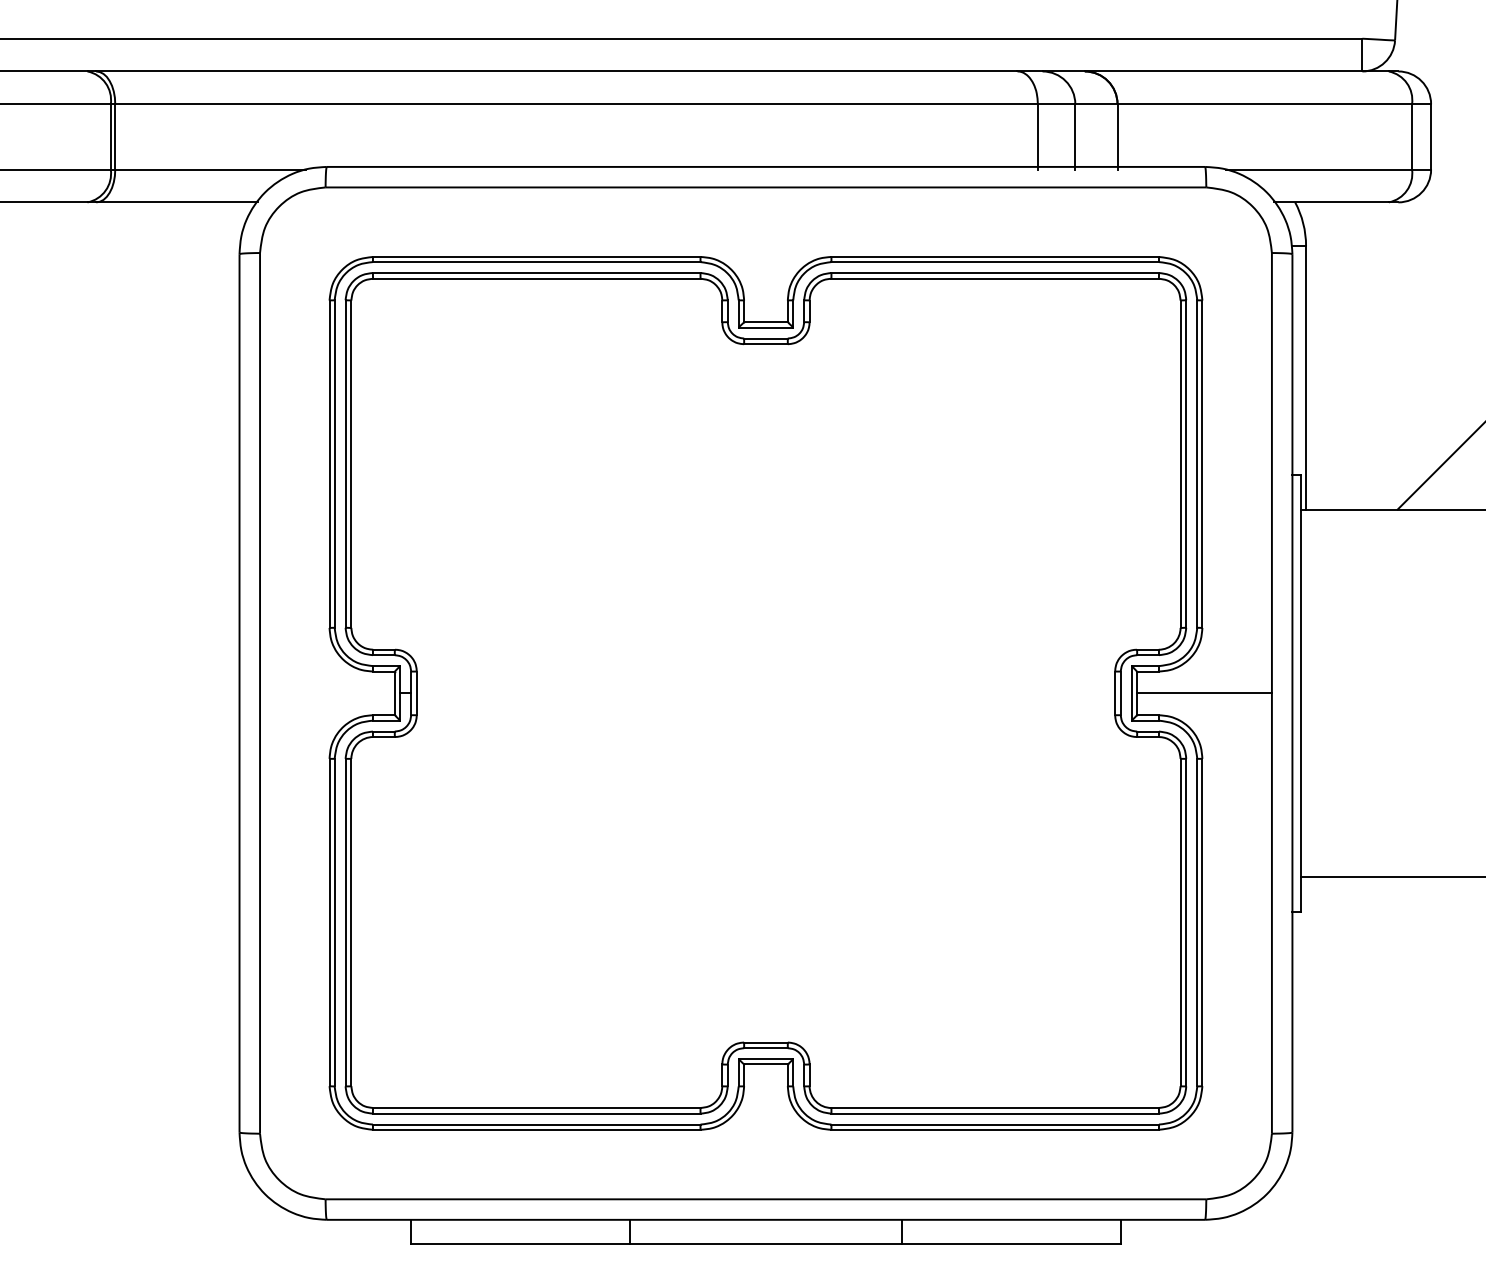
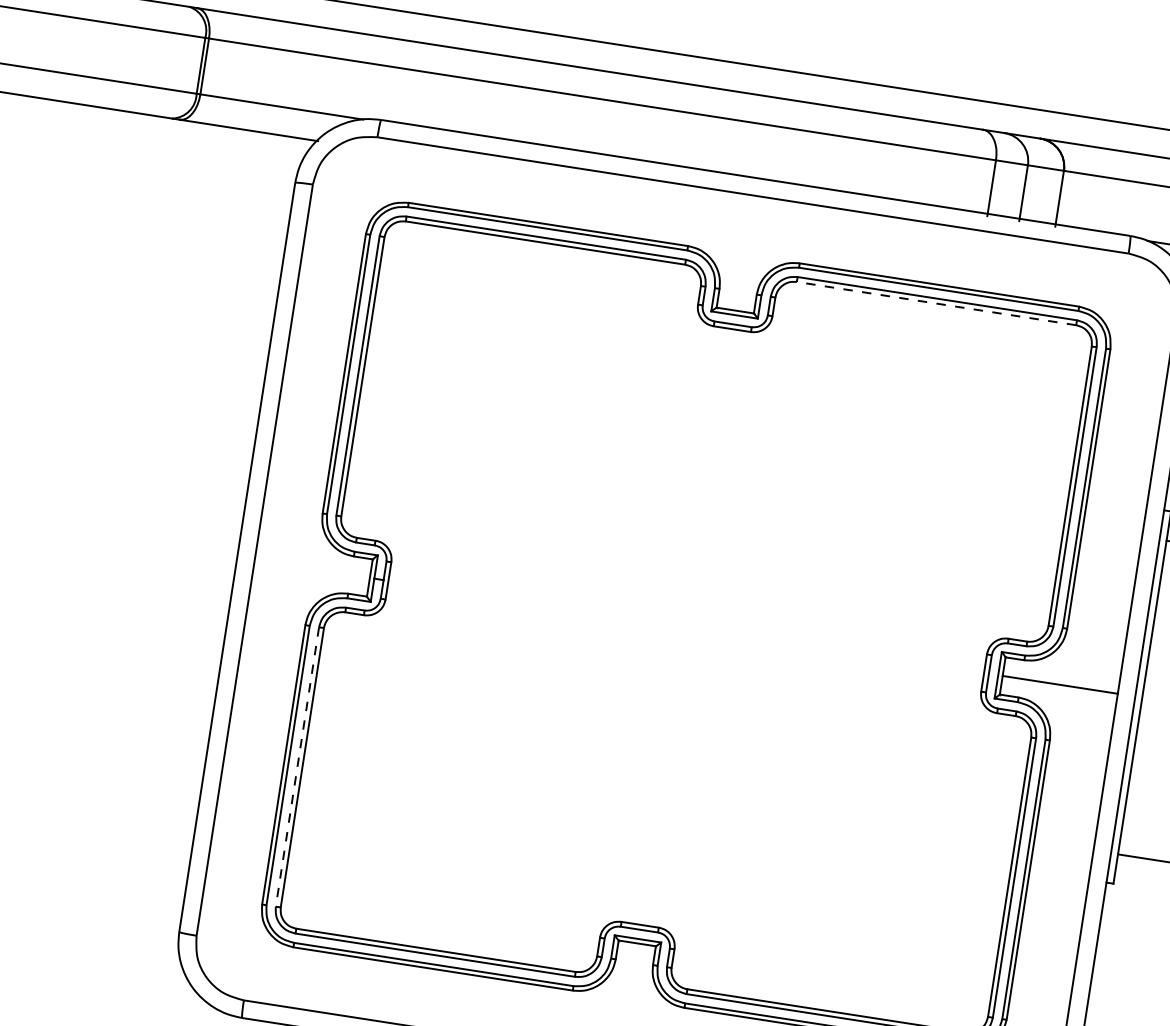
line: (995, 278) -> (936, 303), solid -> dashed
line: (345, 922) -> (297, 766), solid -> dashed

